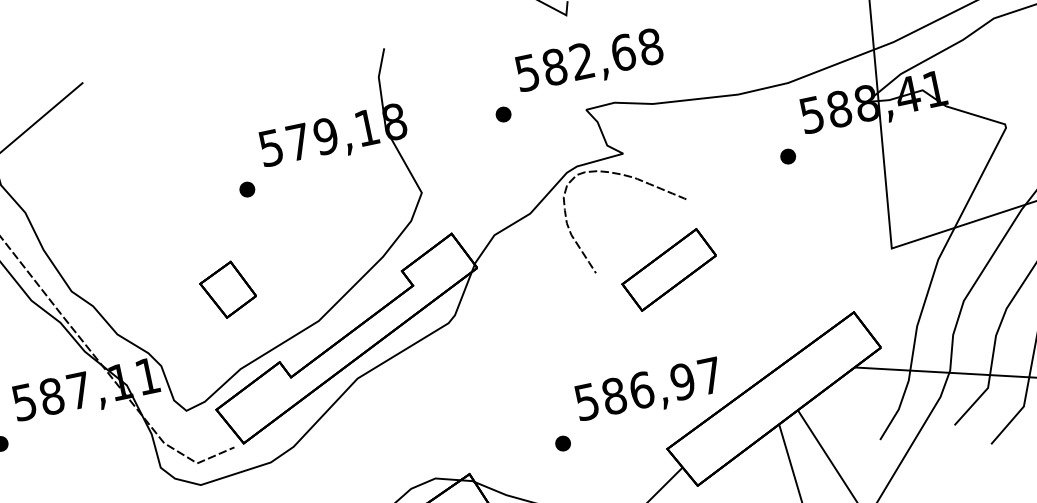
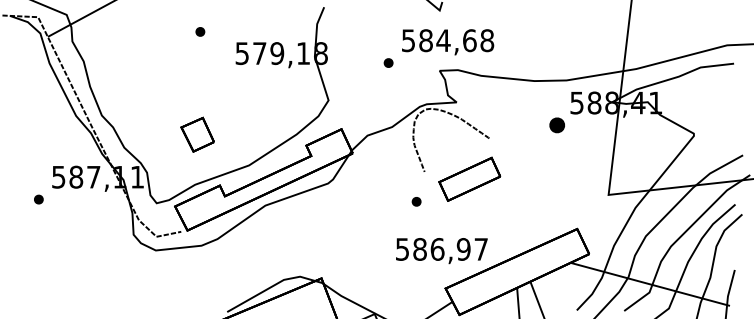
text: (582, 61) -> (443, 40), 582,68 -> 584,68
part: (787, 156) -> (556, 125), size x1.6
part: (247, 188) -> (200, 31), moved
part: (562, 443) -> (416, 201), moved

